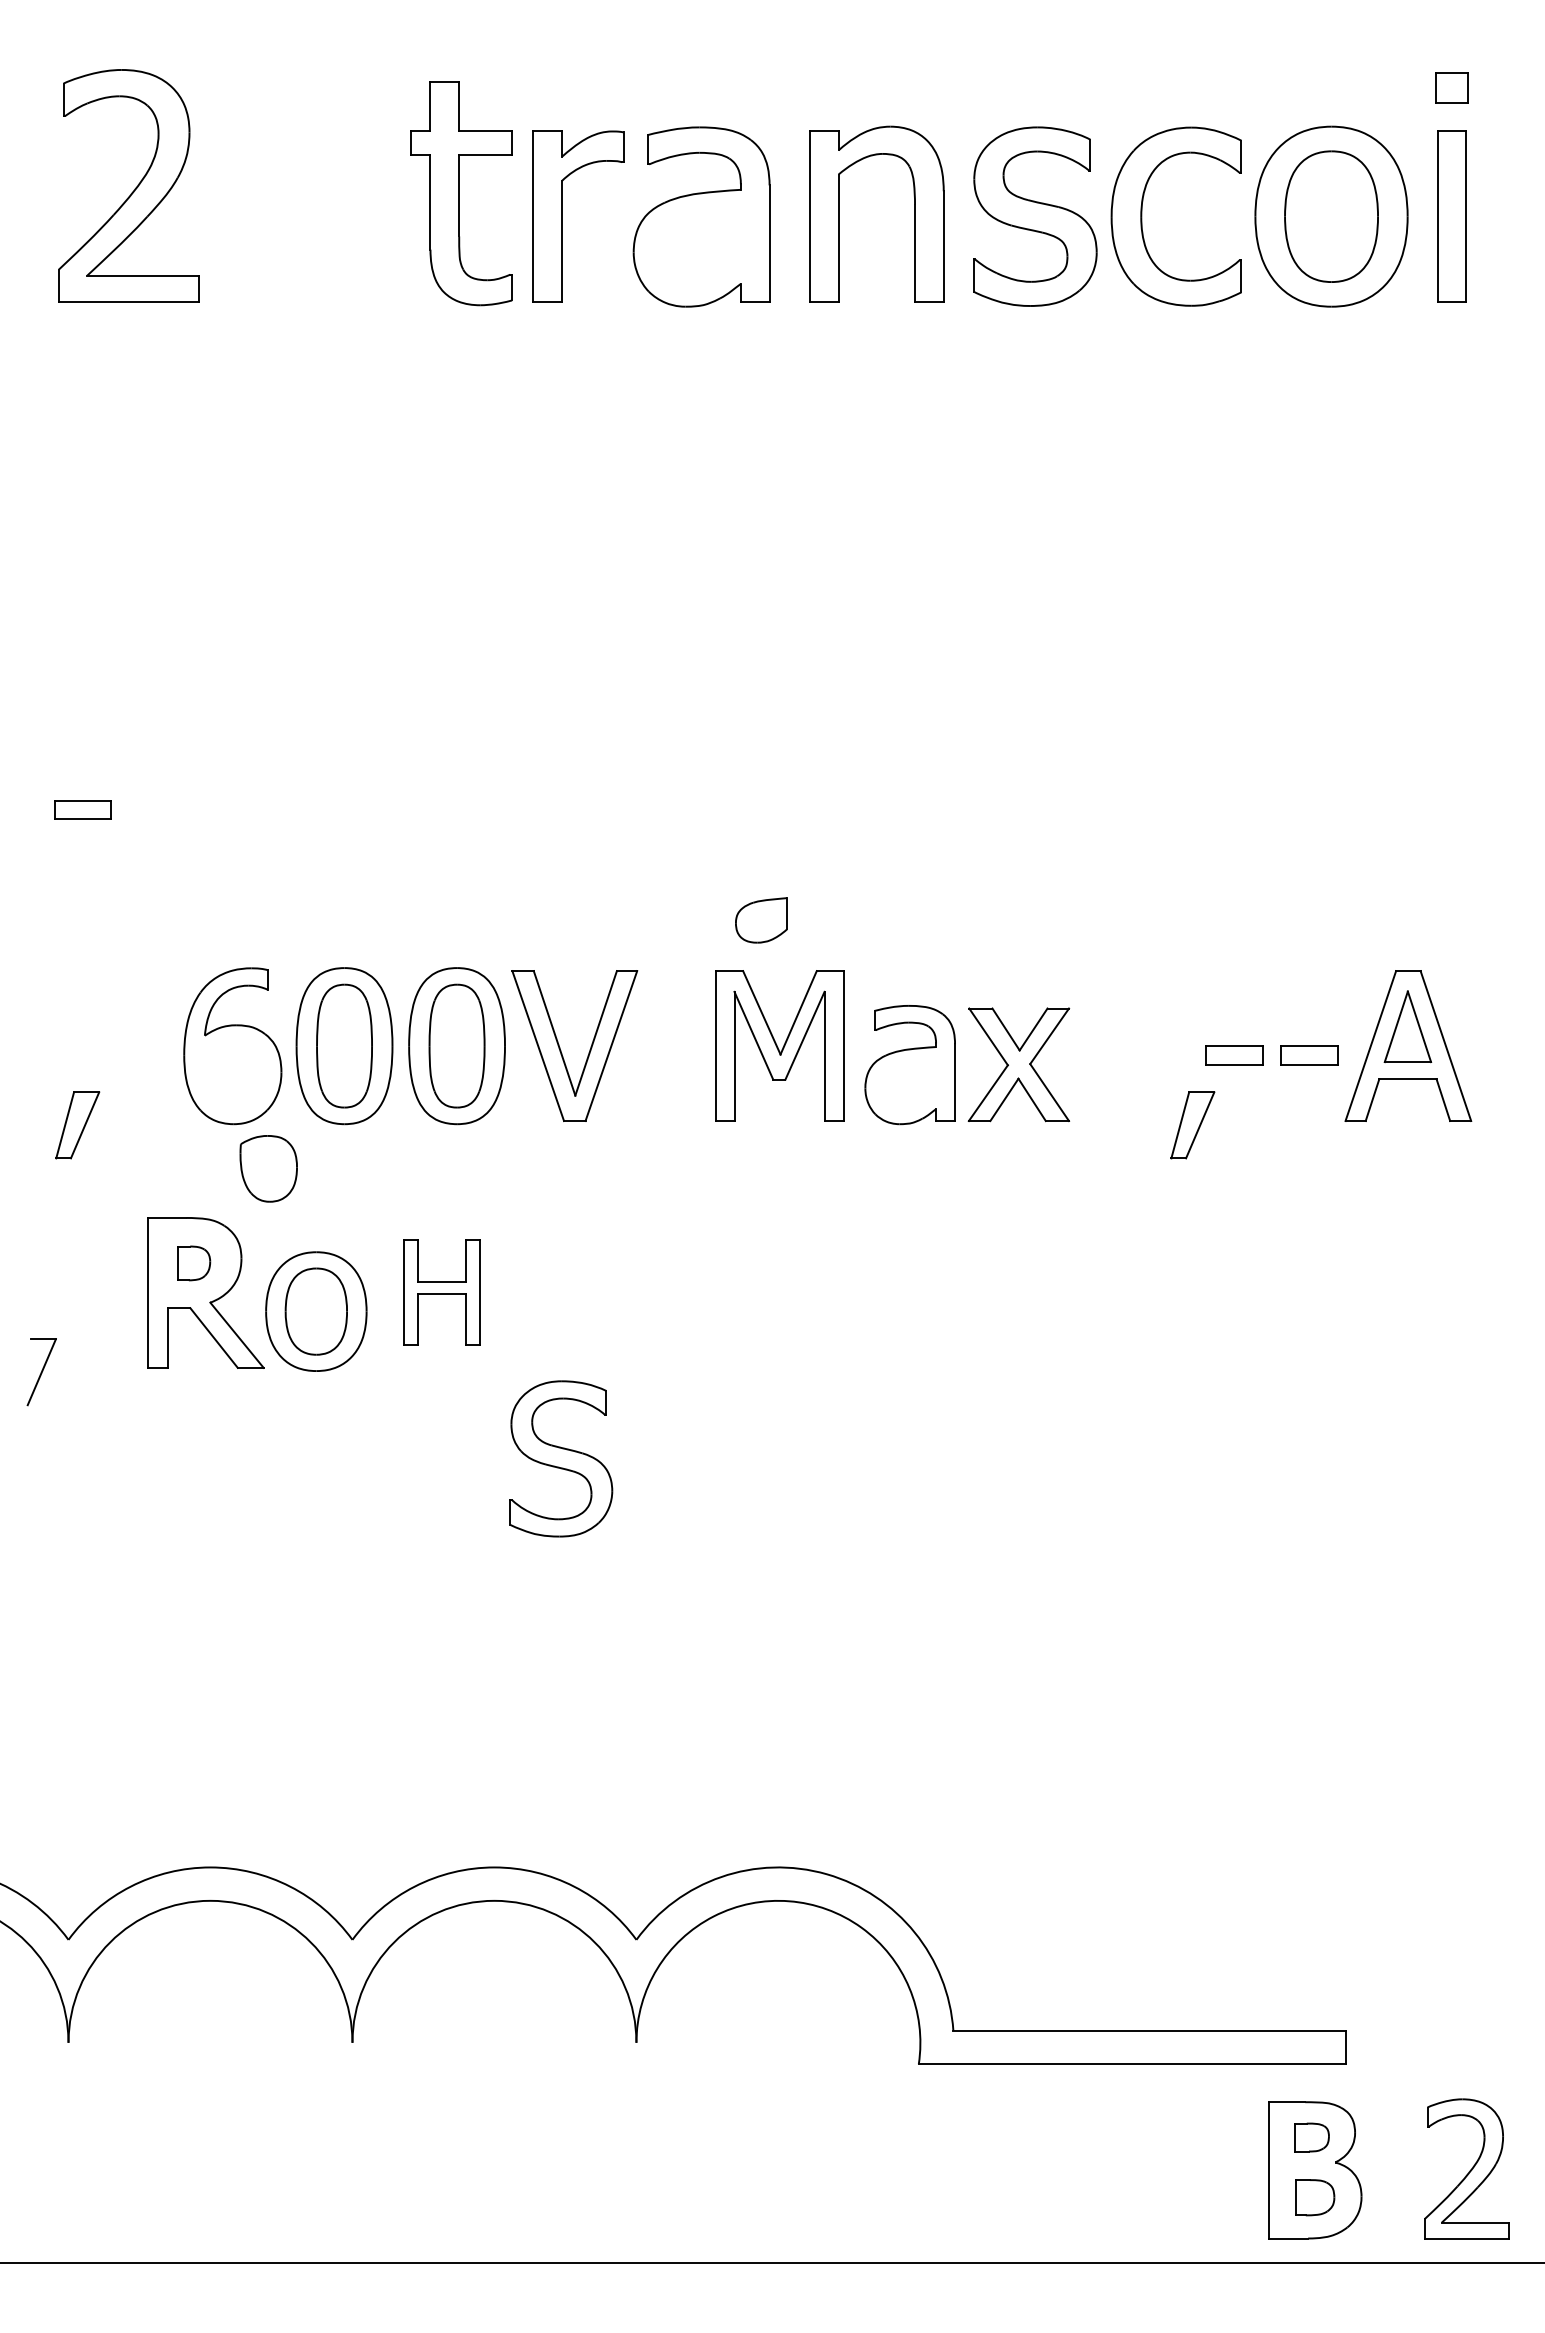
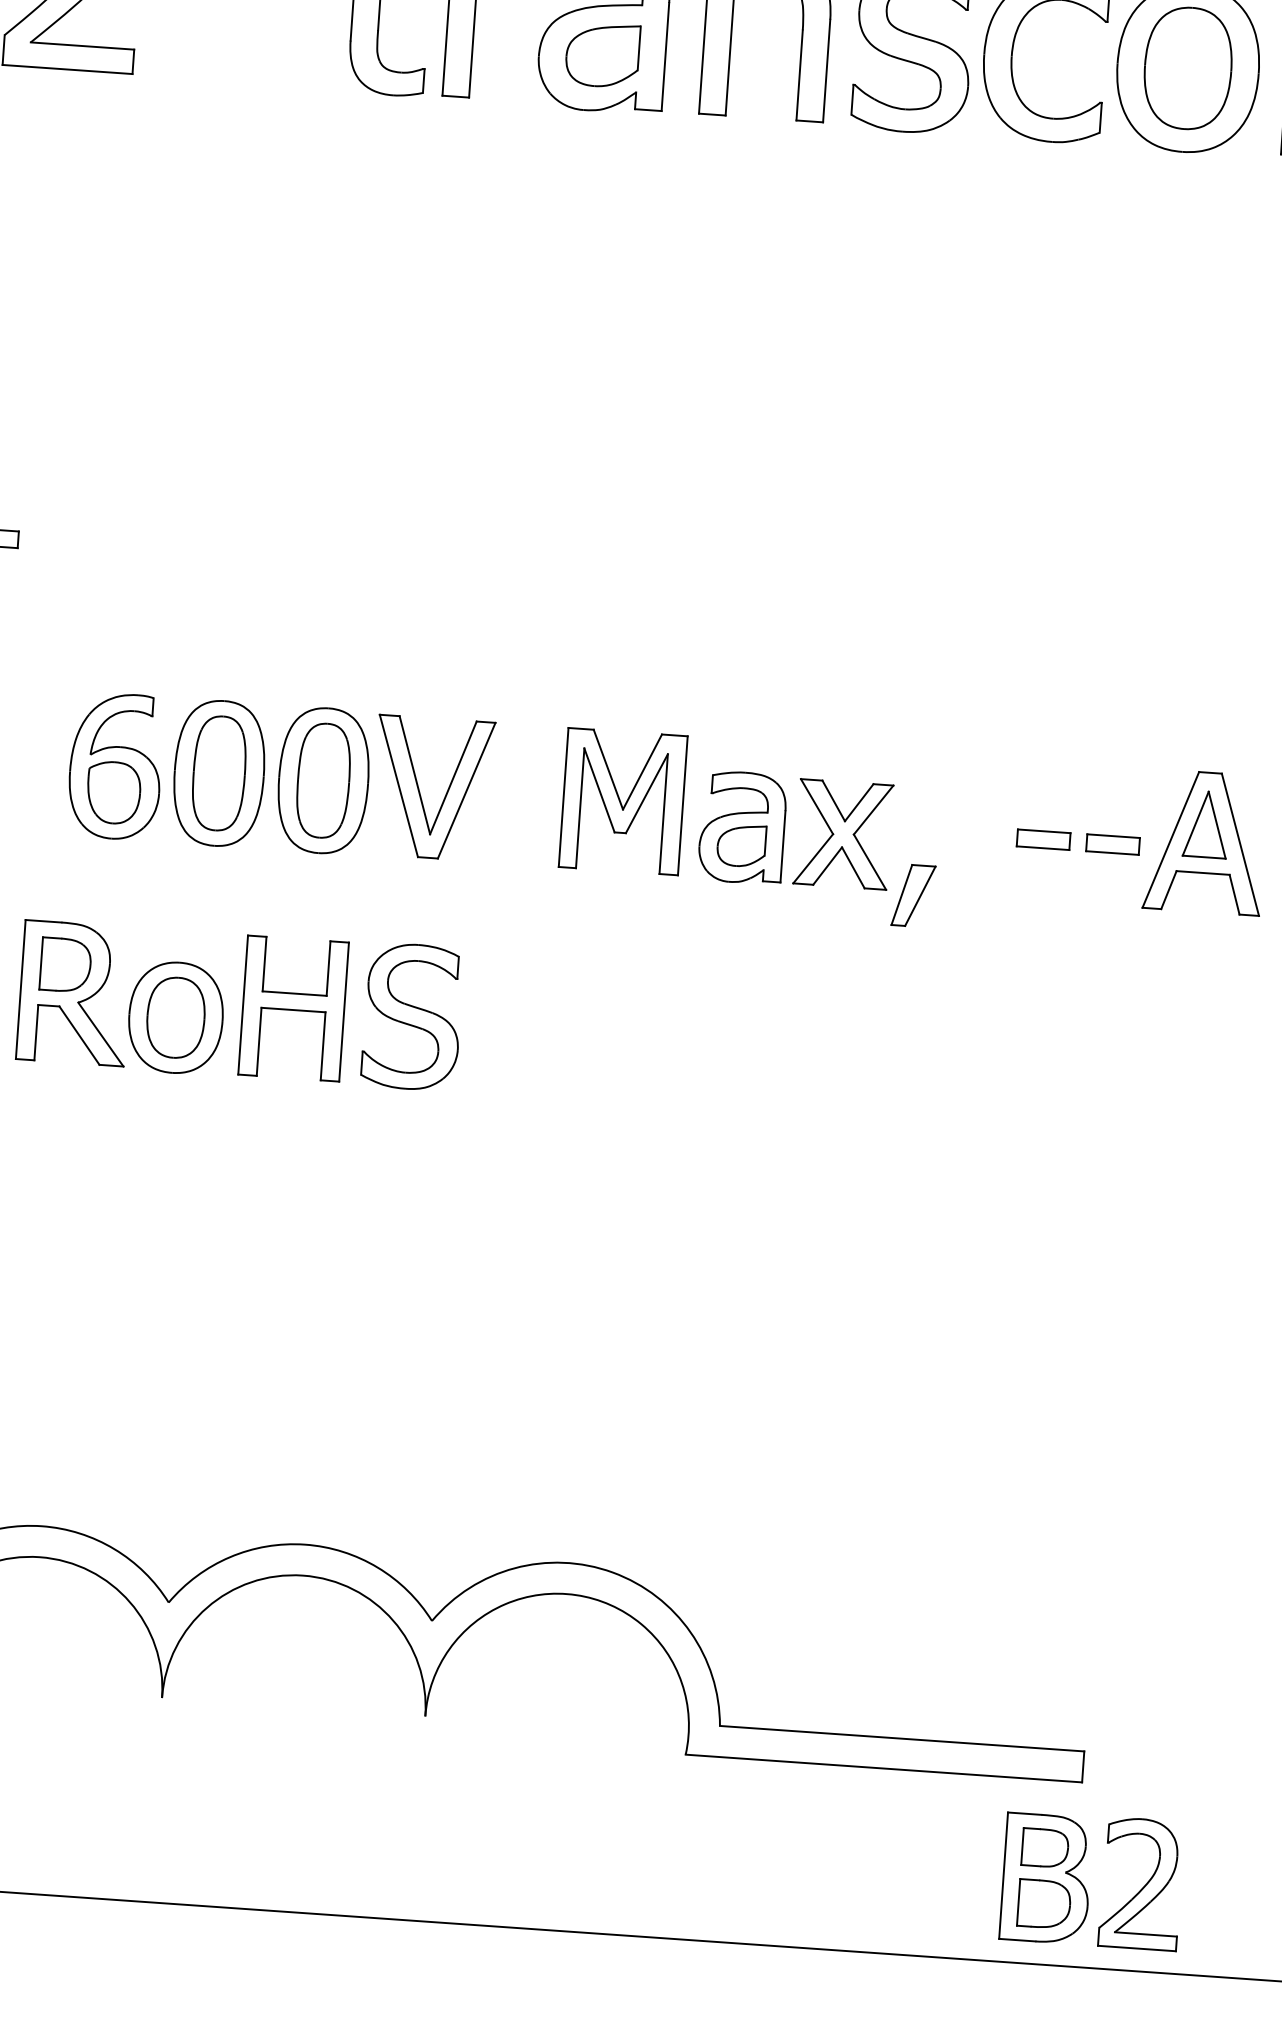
part: (701, 246) -> (602, 55), added
part: (761, 920) -> (741, 845), moved
part: (1192, 1125) -> (913, 895), moved
part: (268, 1168) -> (113, 792), moved
part: (194, 1263) -> (66, 965), size x1.67
part: (441, 1292) -> (293, 1008), size x1.43
part: (561, 1458) -> (412, 1016), moved
part: (1311, 2137) -> (1045, 1847), size x1.43
part: (1466, 2168) -> (1141, 1883), moved
part: (1314, 2197) -> (1043, 1903), size x1.43

